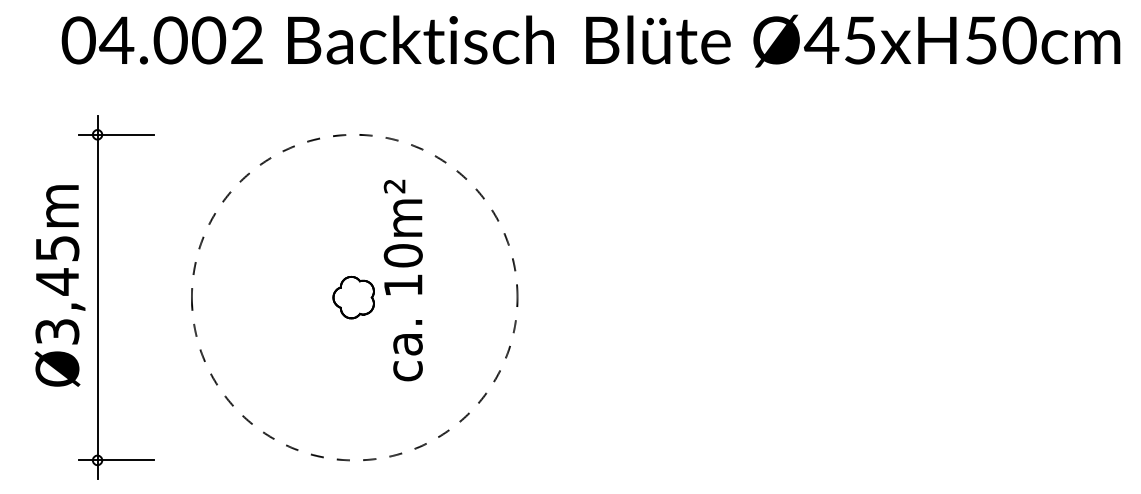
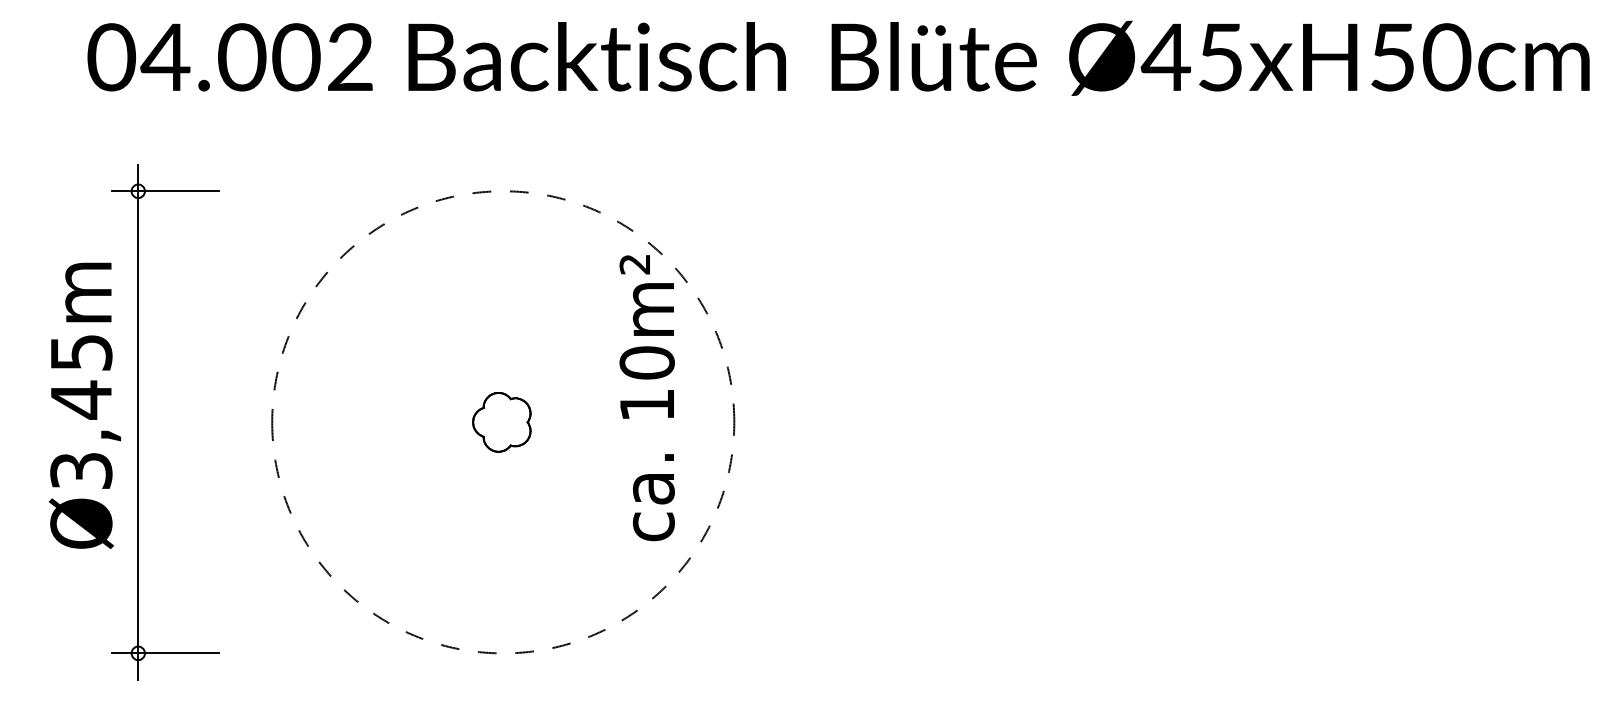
text: (402, 280) -> (646, 398), moved

